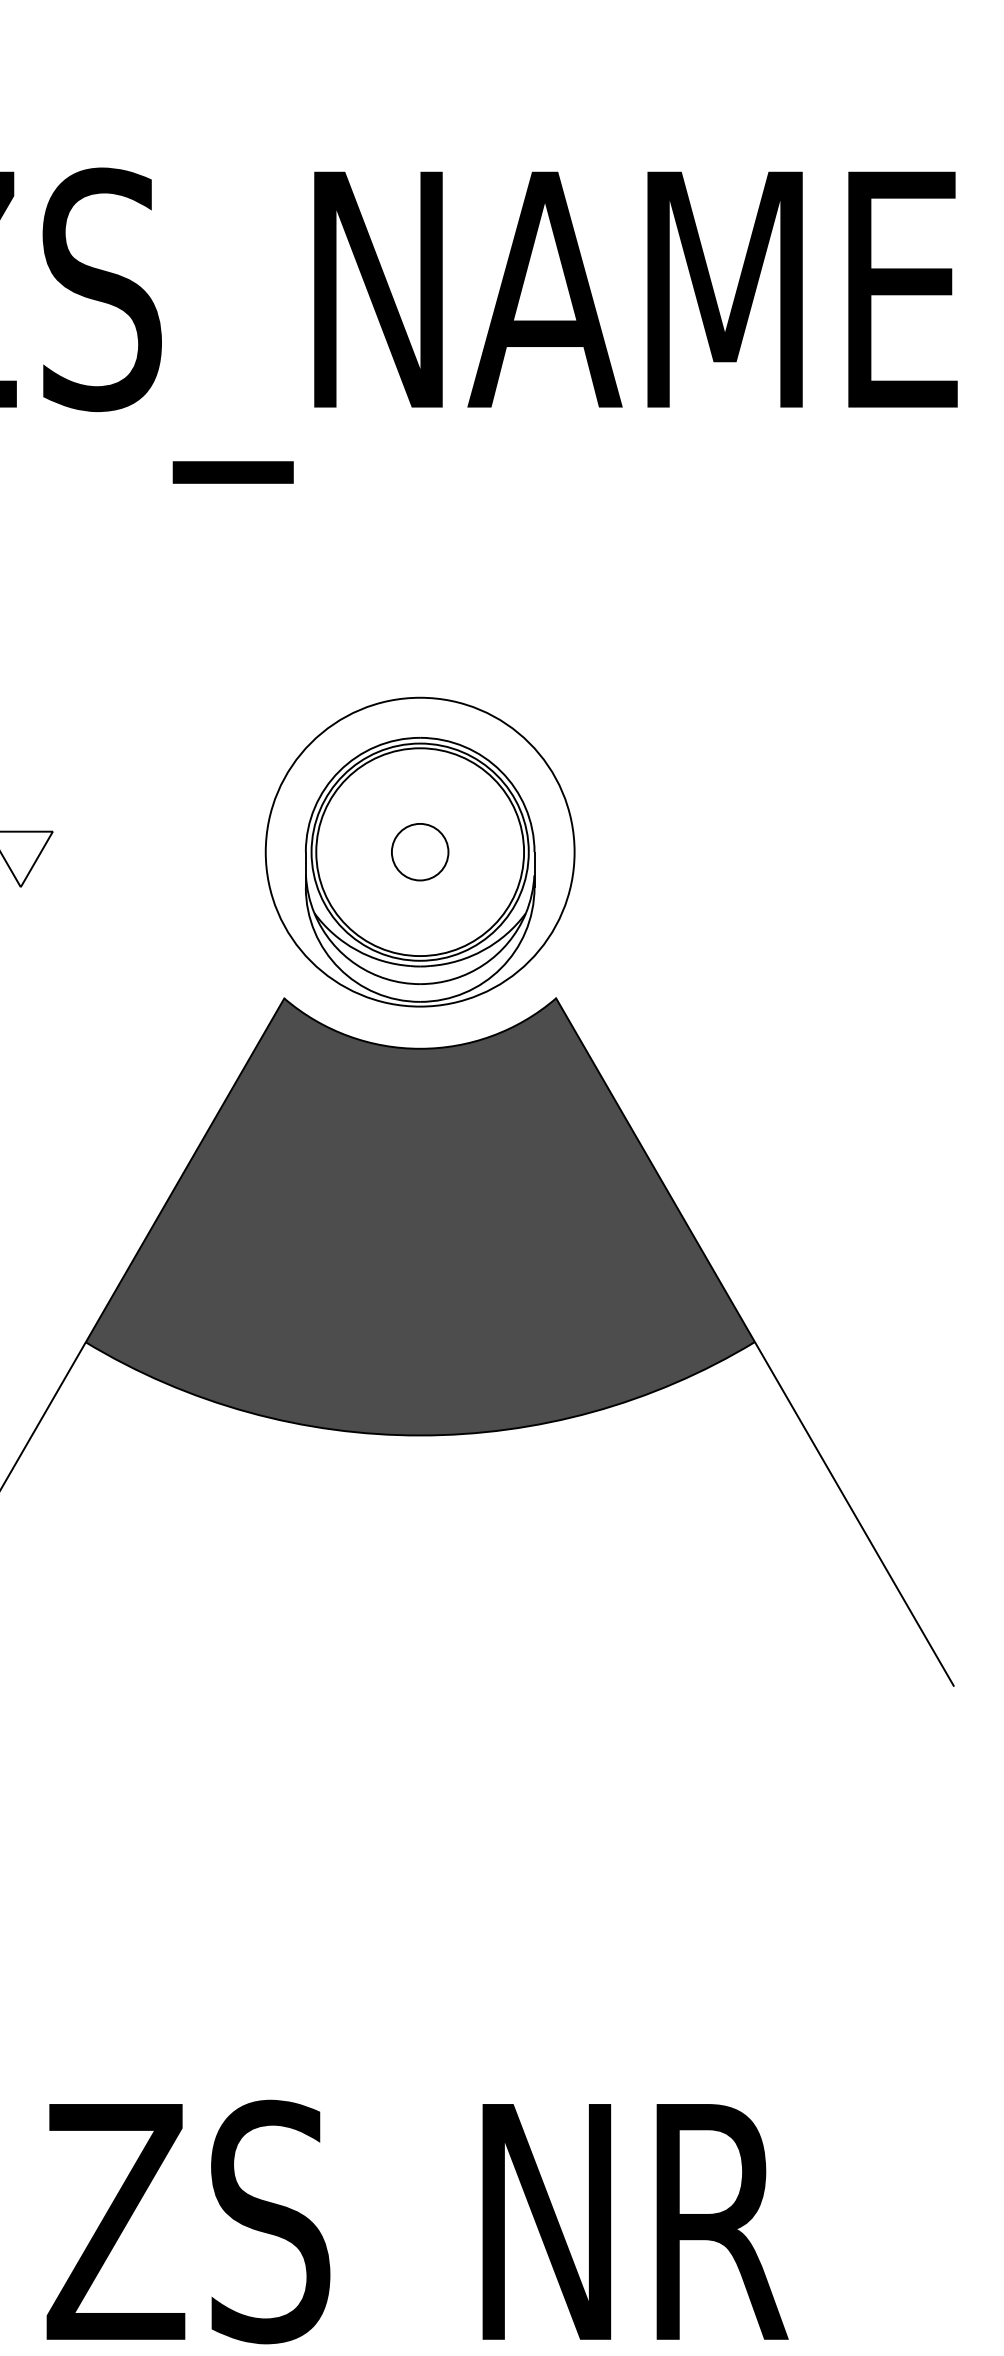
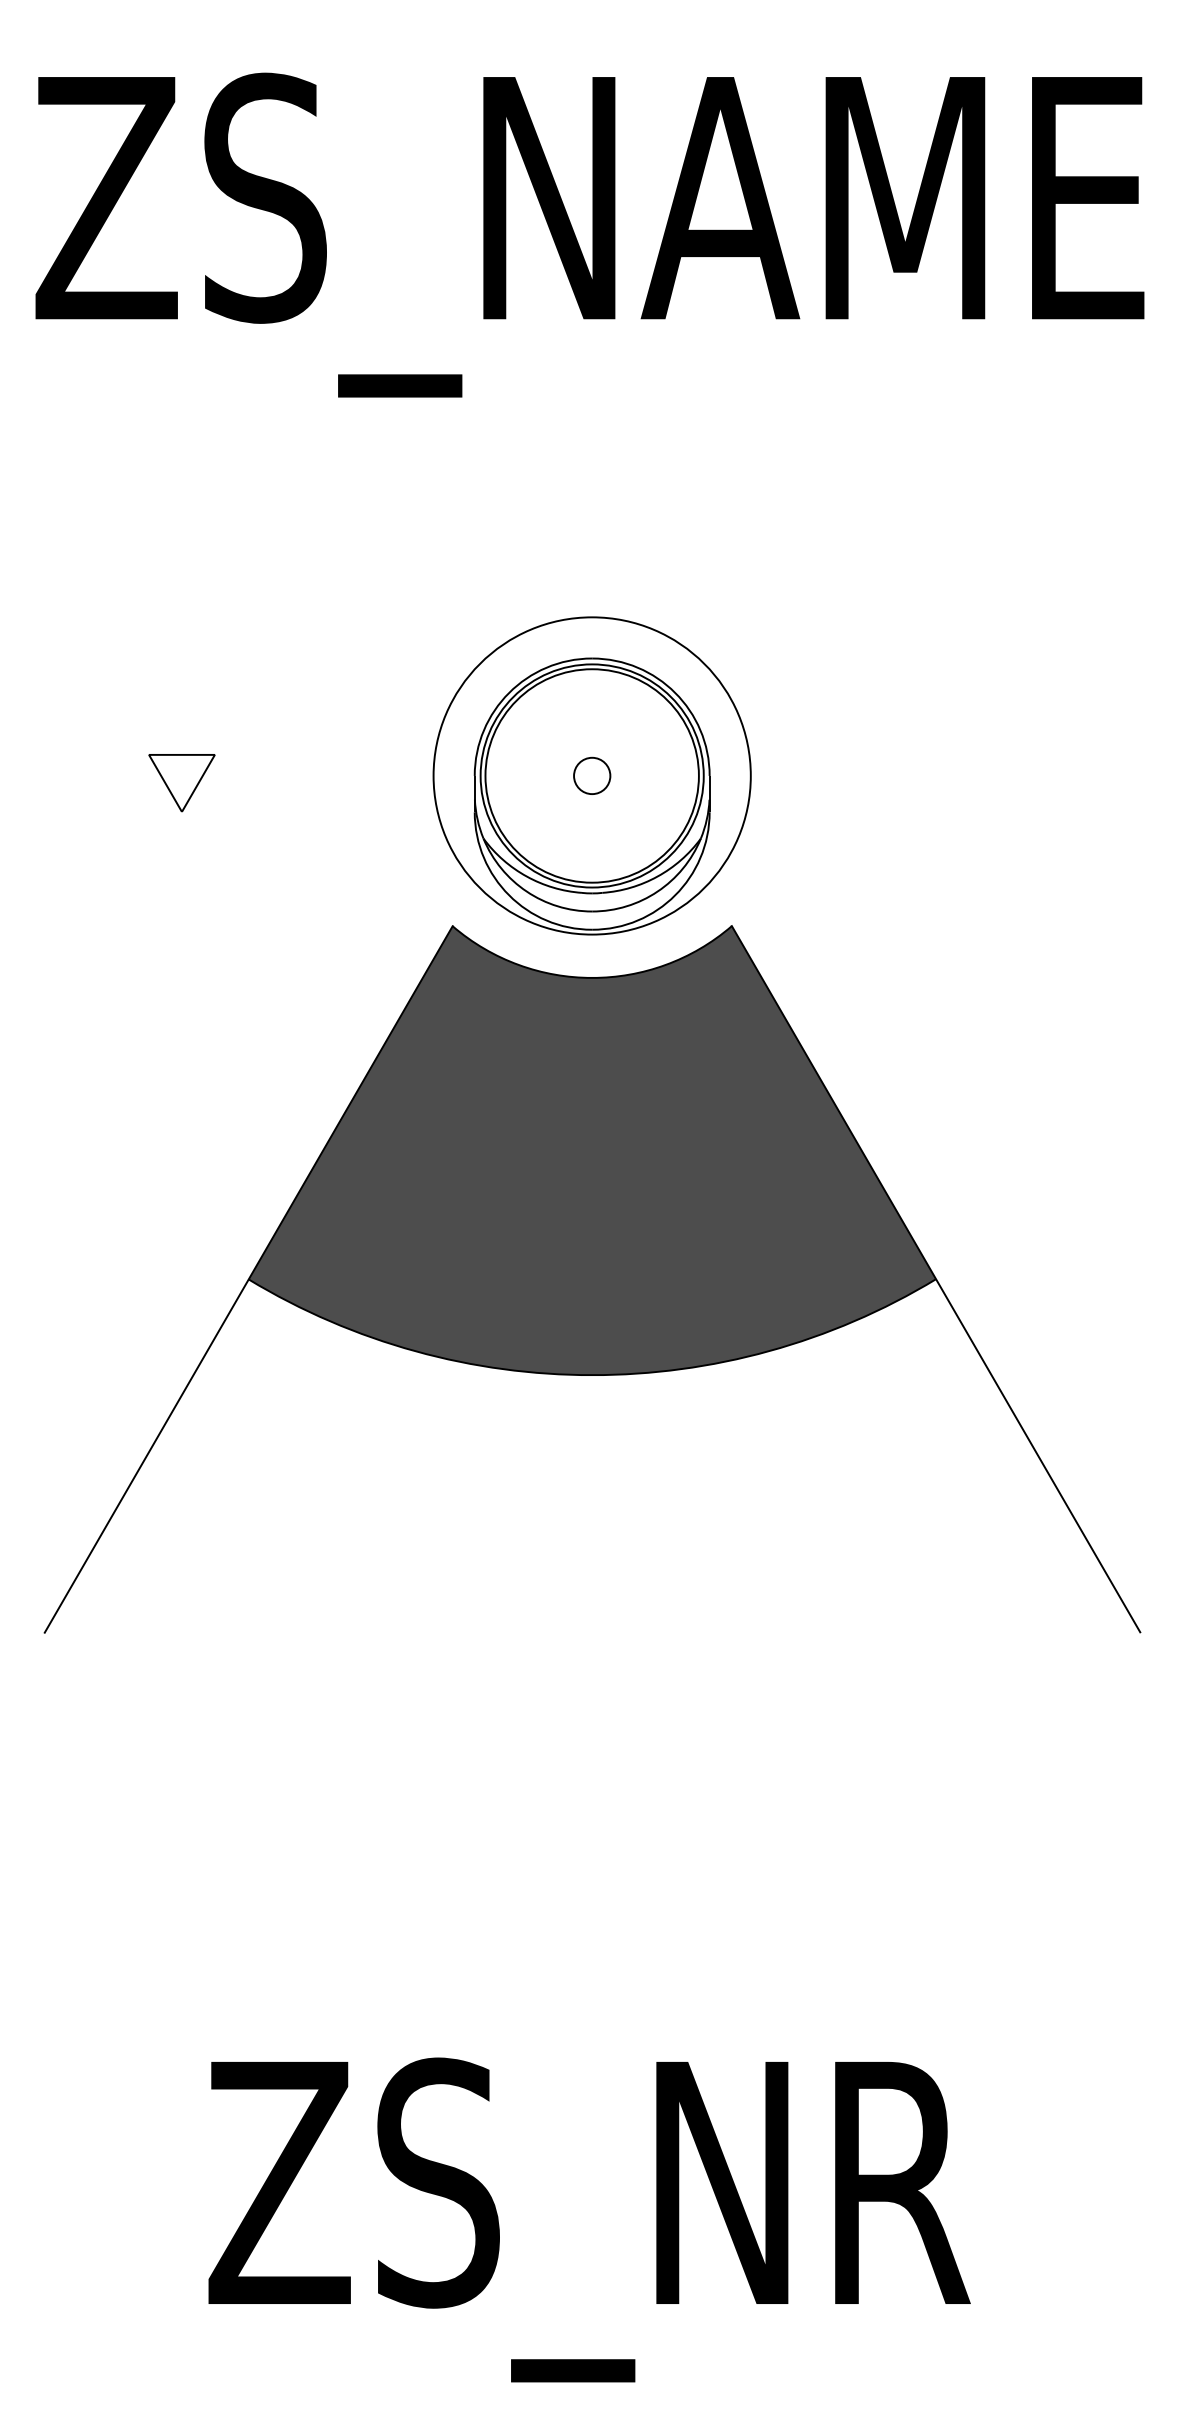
circle: (420, 851) -> (592, 775), size x0.62

